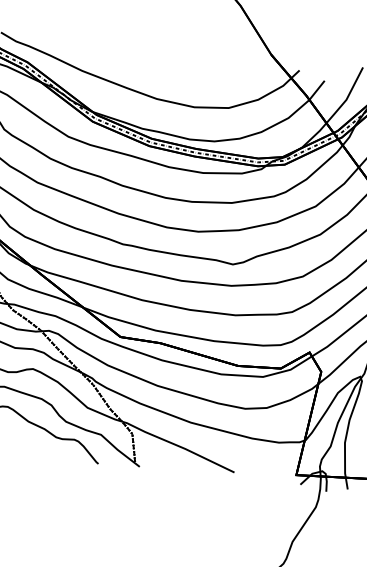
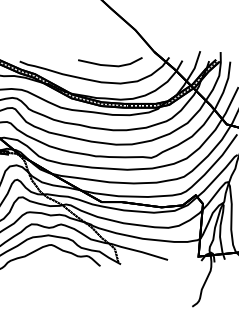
line: (180, 66) -> (110, 64), added

